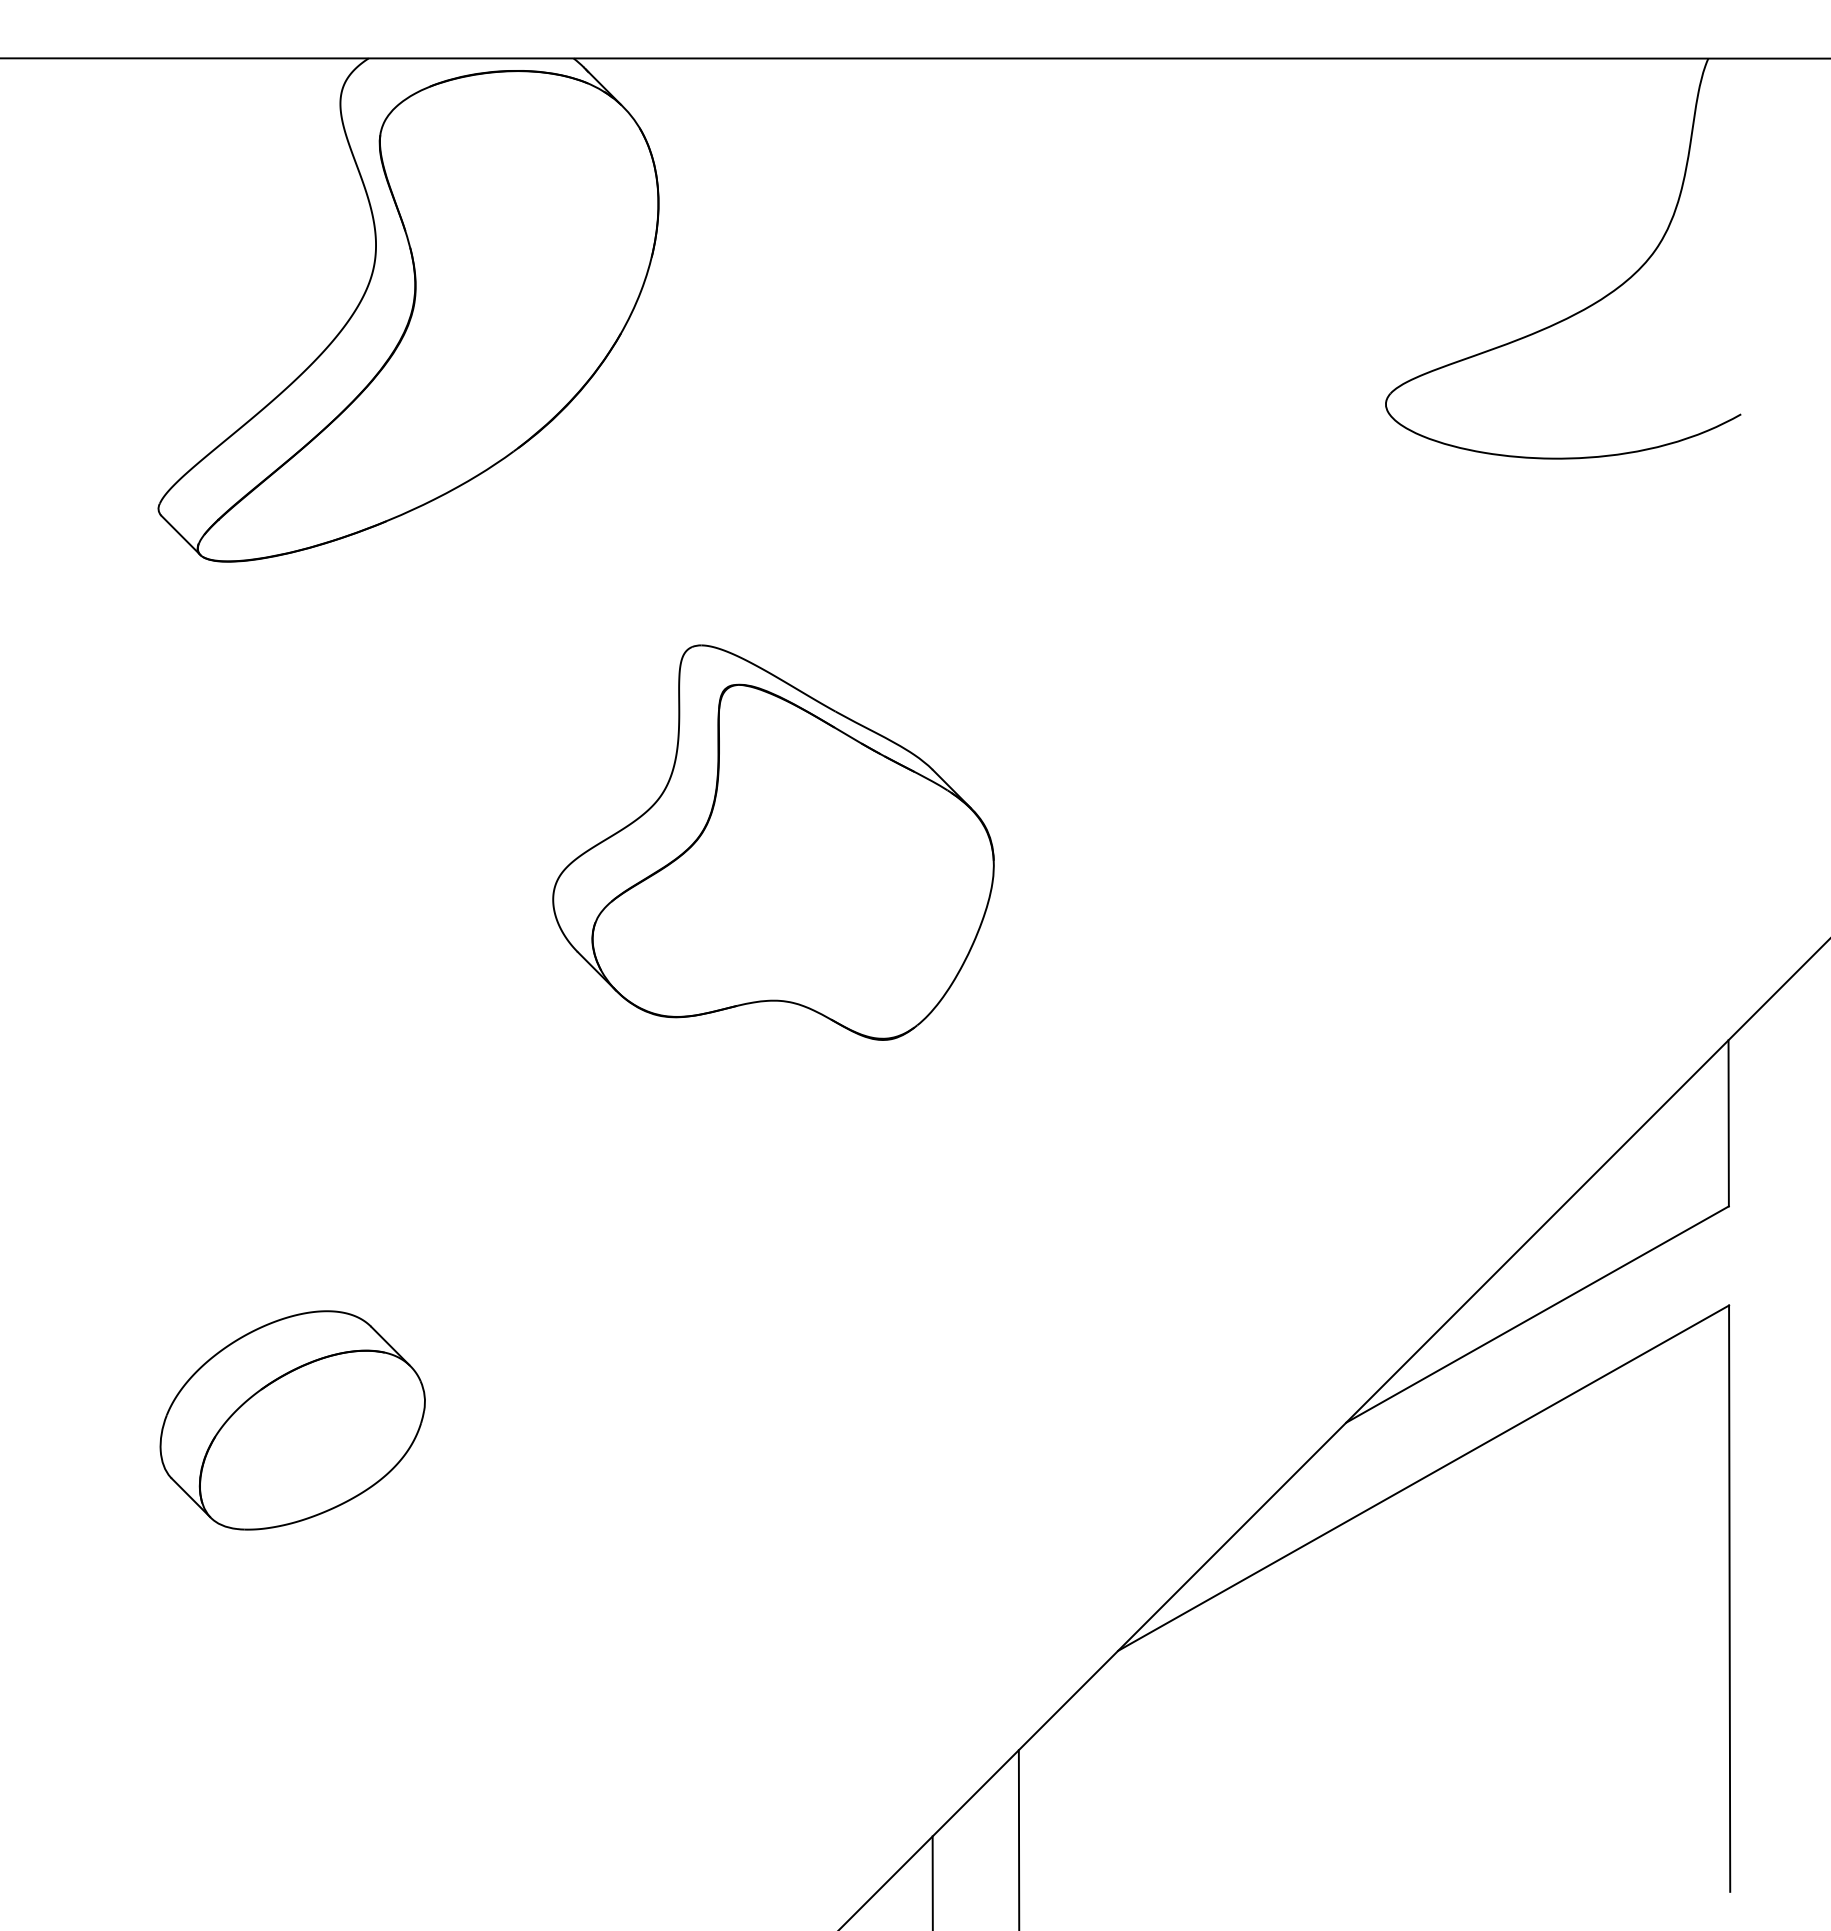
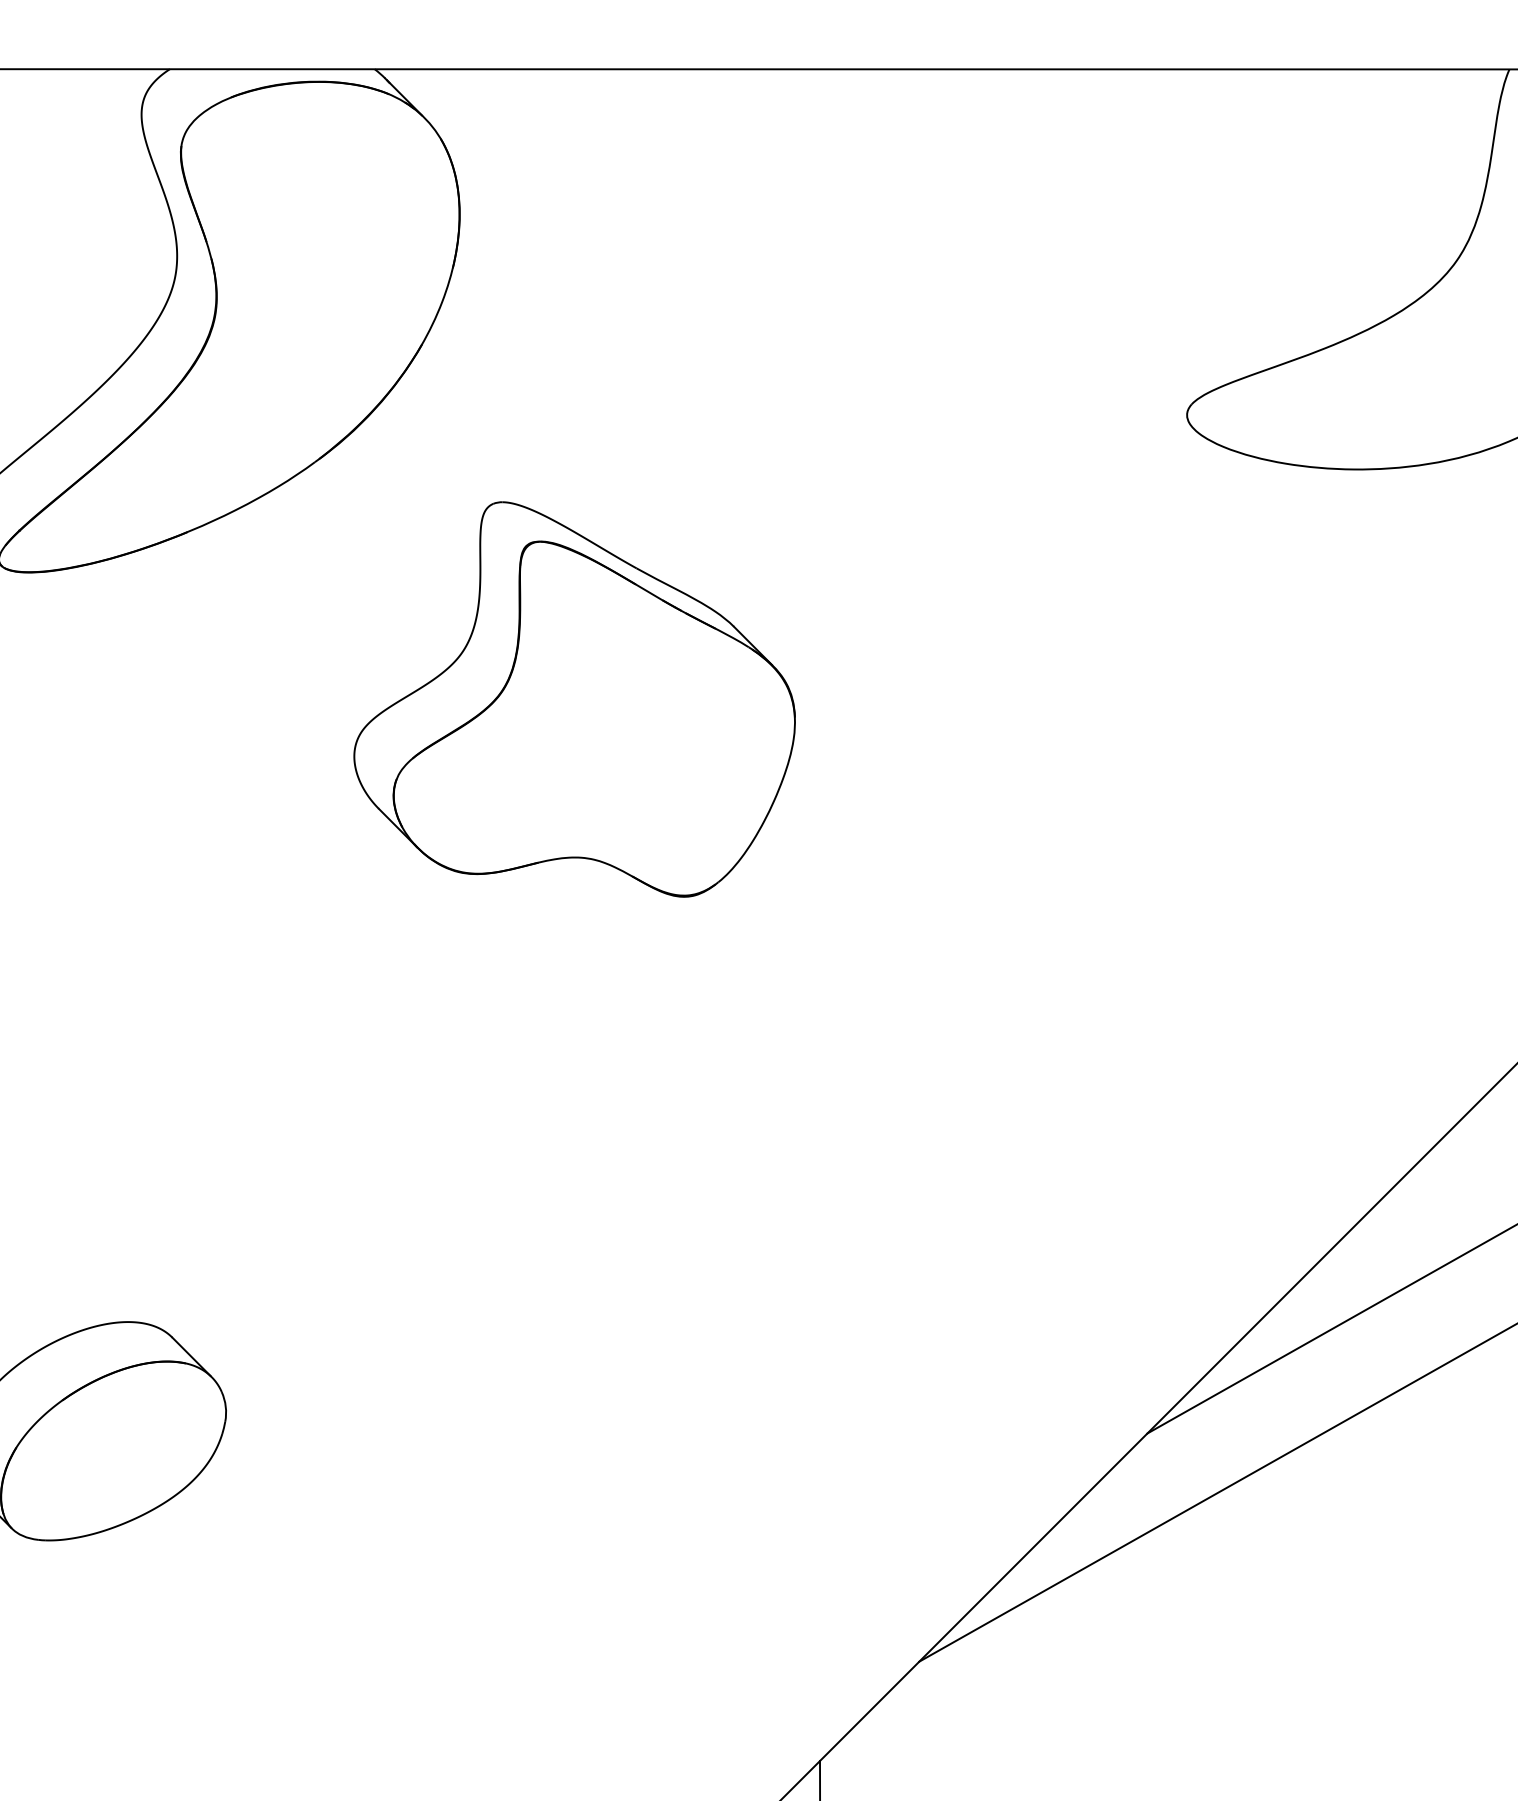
part: (773, 842) -> (574, 699), moved

